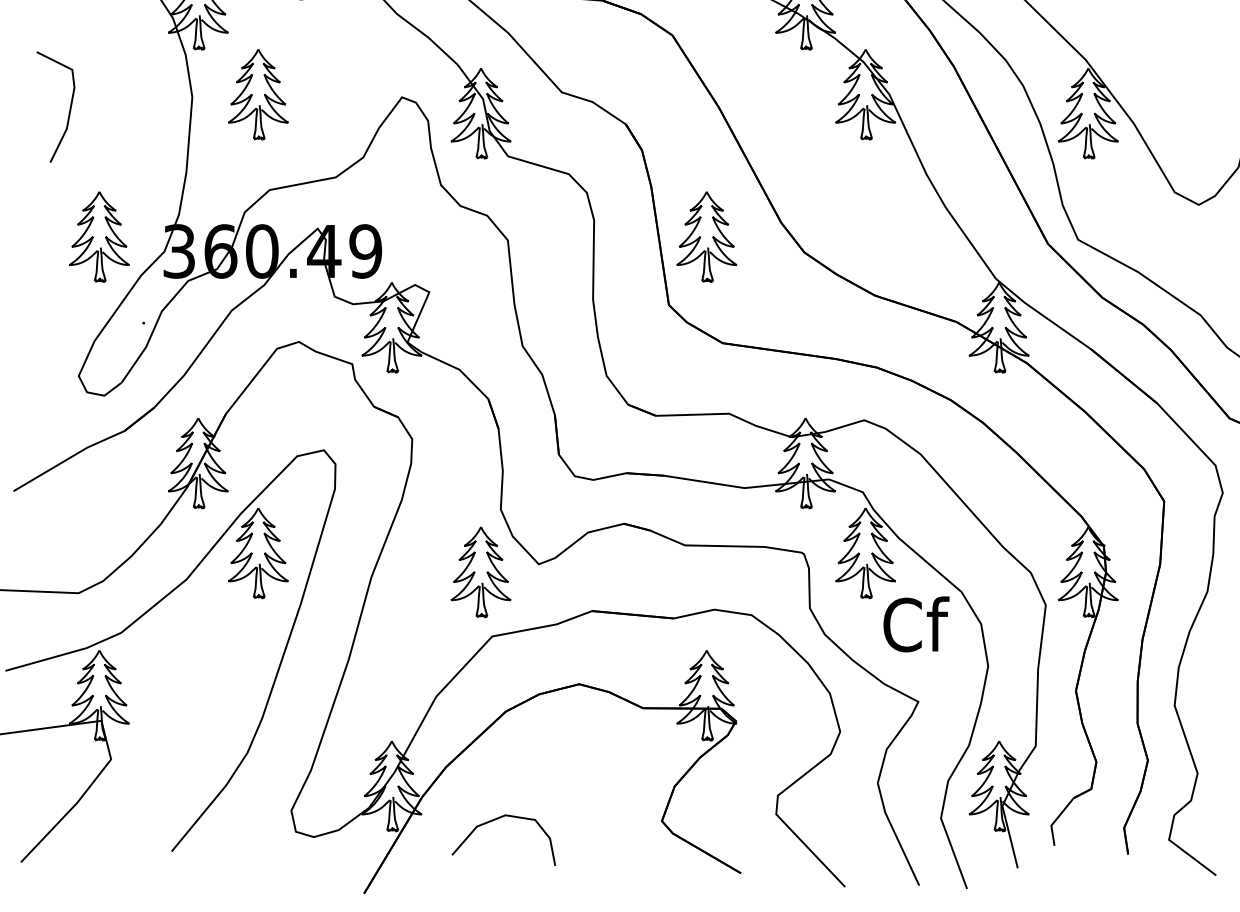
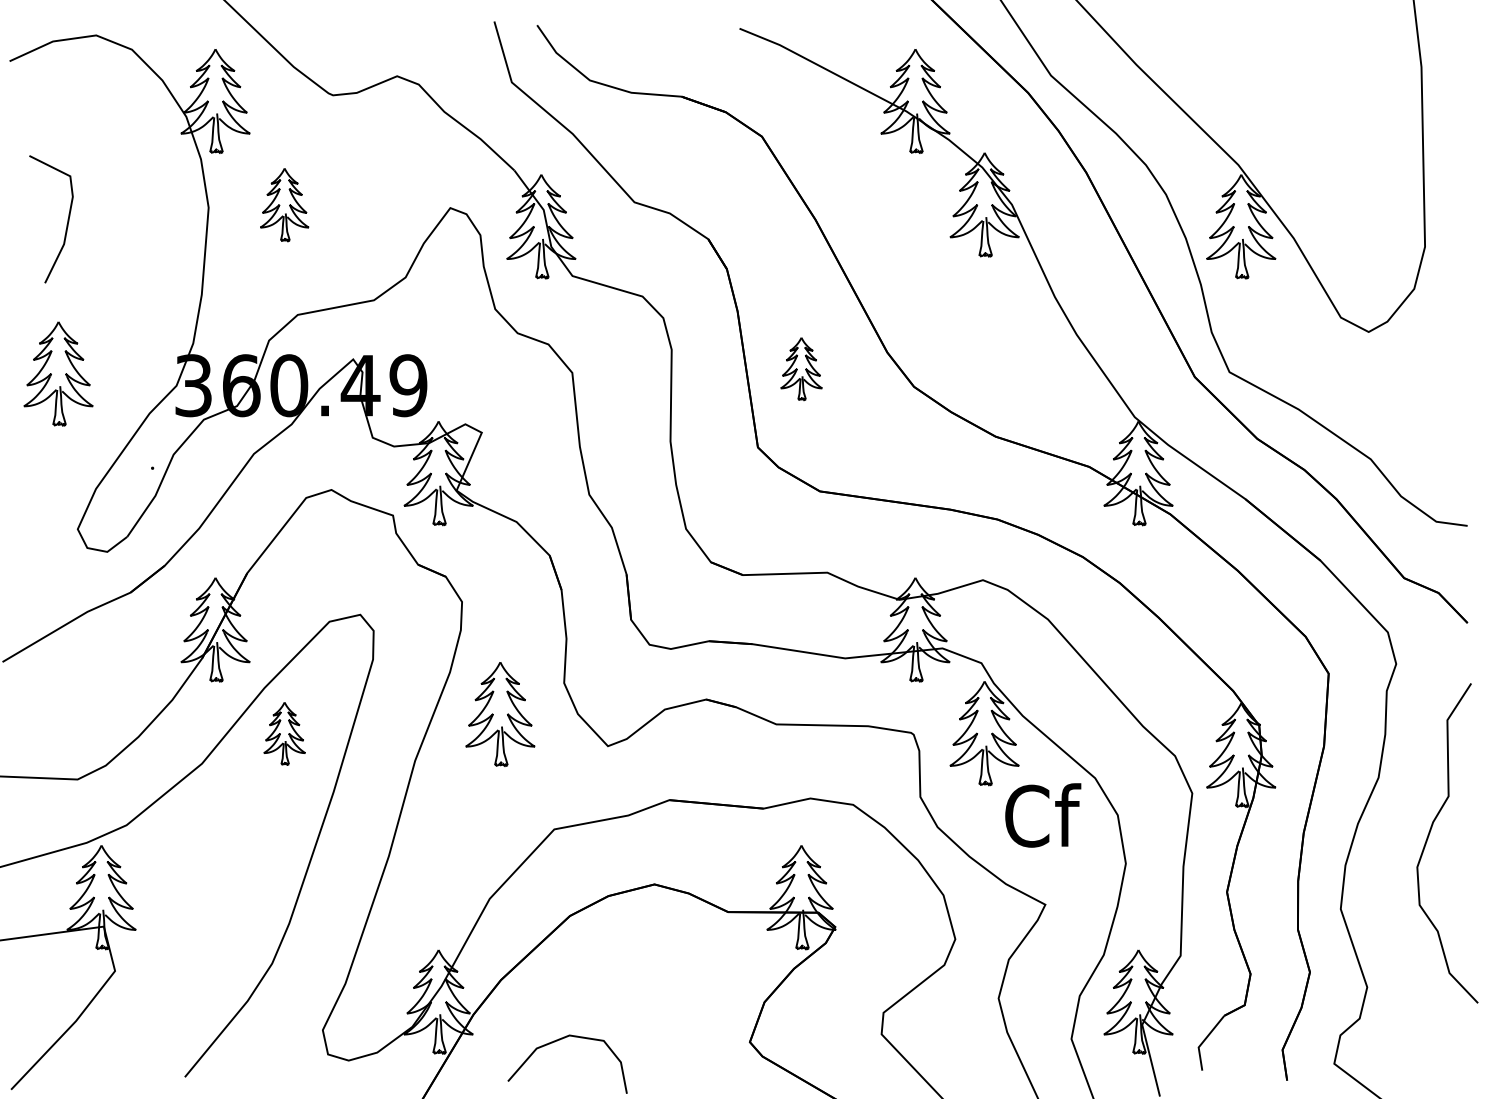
part: (258, 94) -> (284, 204), size x0.7
part: (99, 236) -> (58, 373), moved
part: (706, 236) -> (801, 368), size x0.6
part: (258, 553) -> (284, 733), size x0.6
part: (481, 572) -> (500, 714), moved

